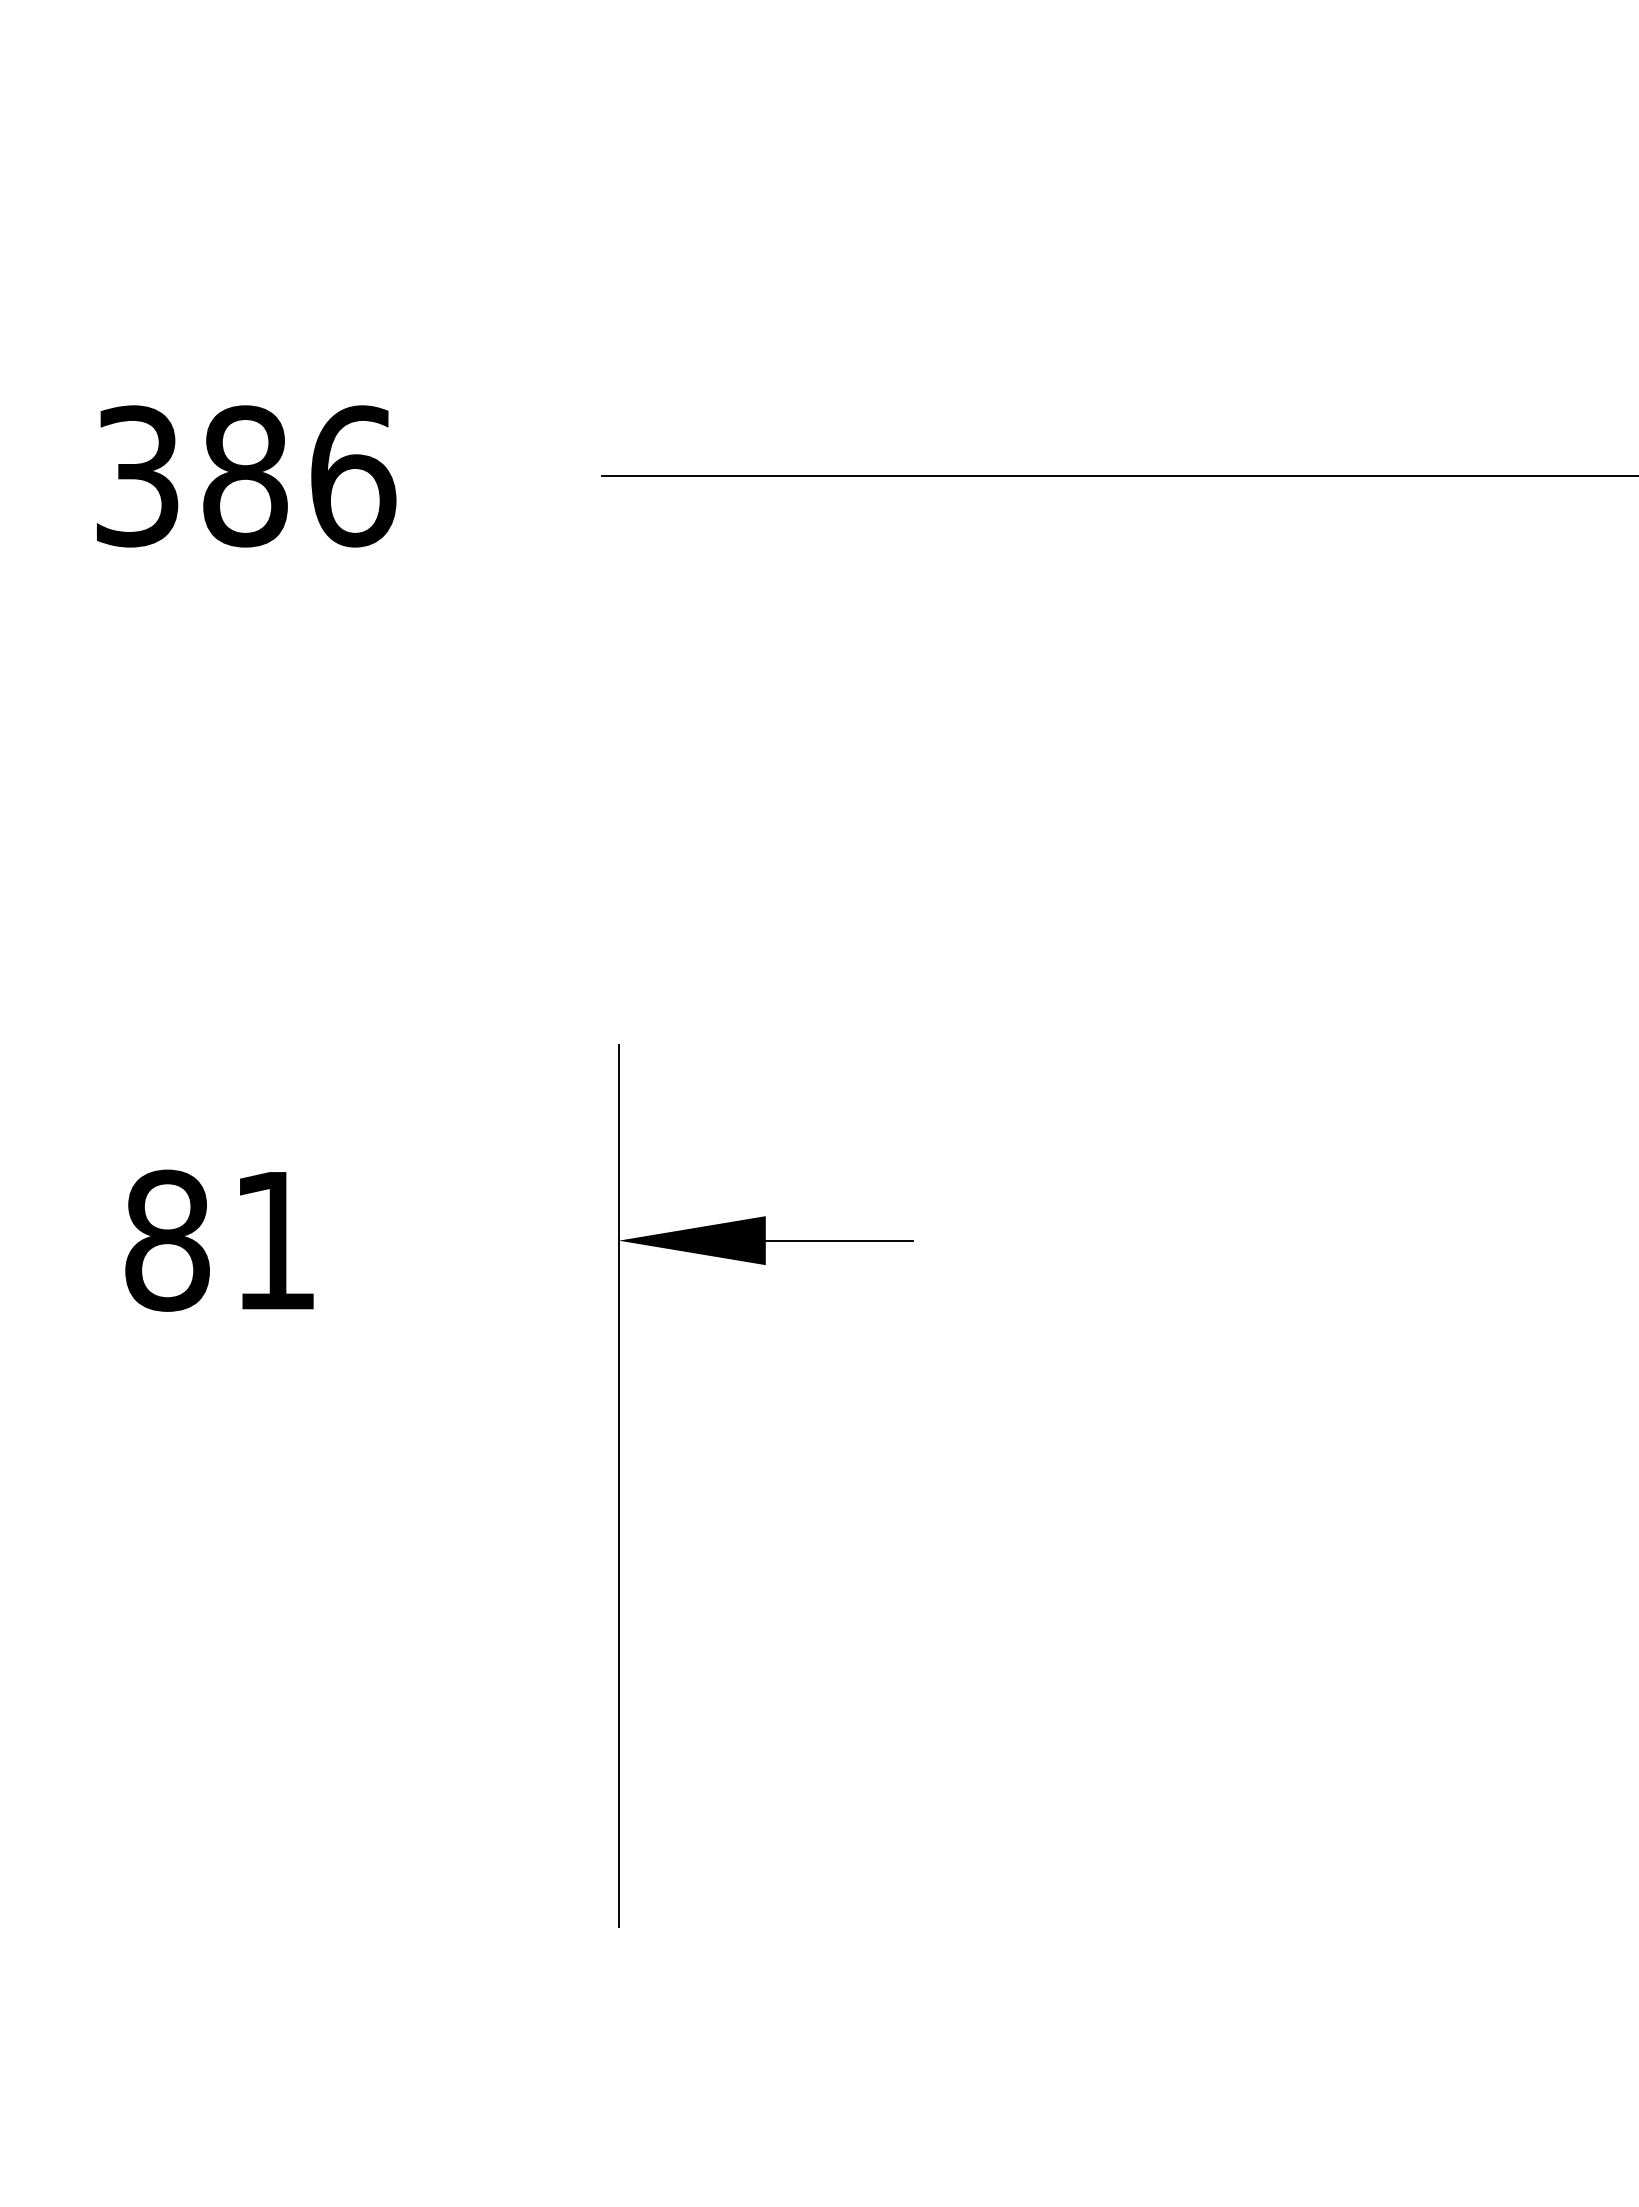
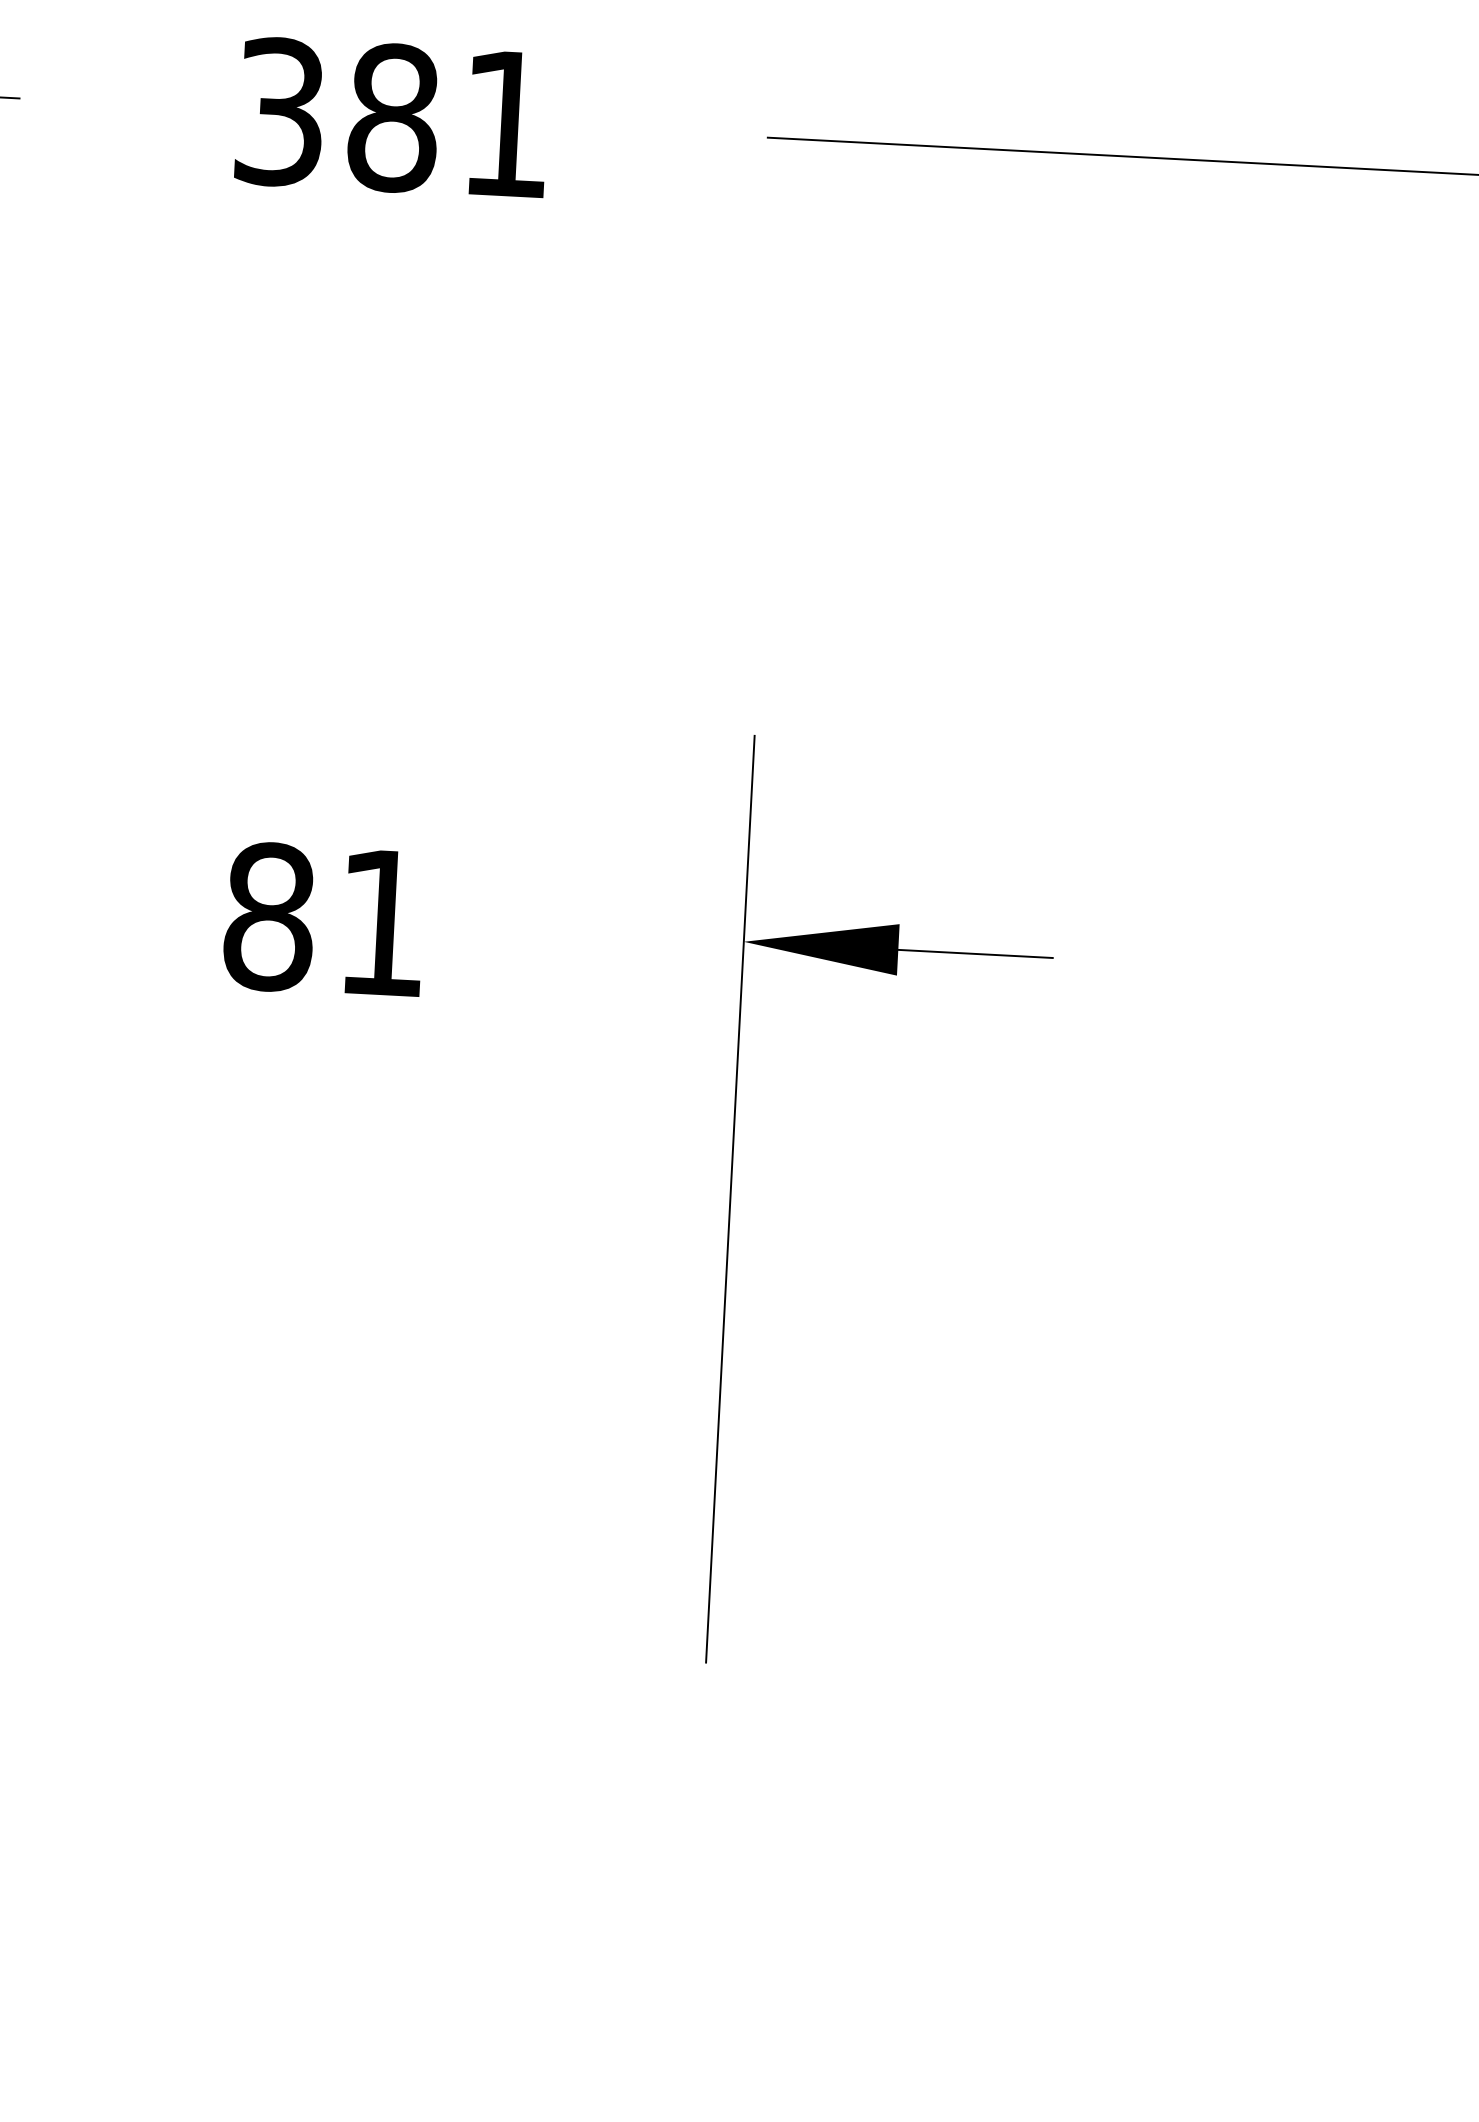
text: (353, 476) -> (507, 124), 386 -> 381

